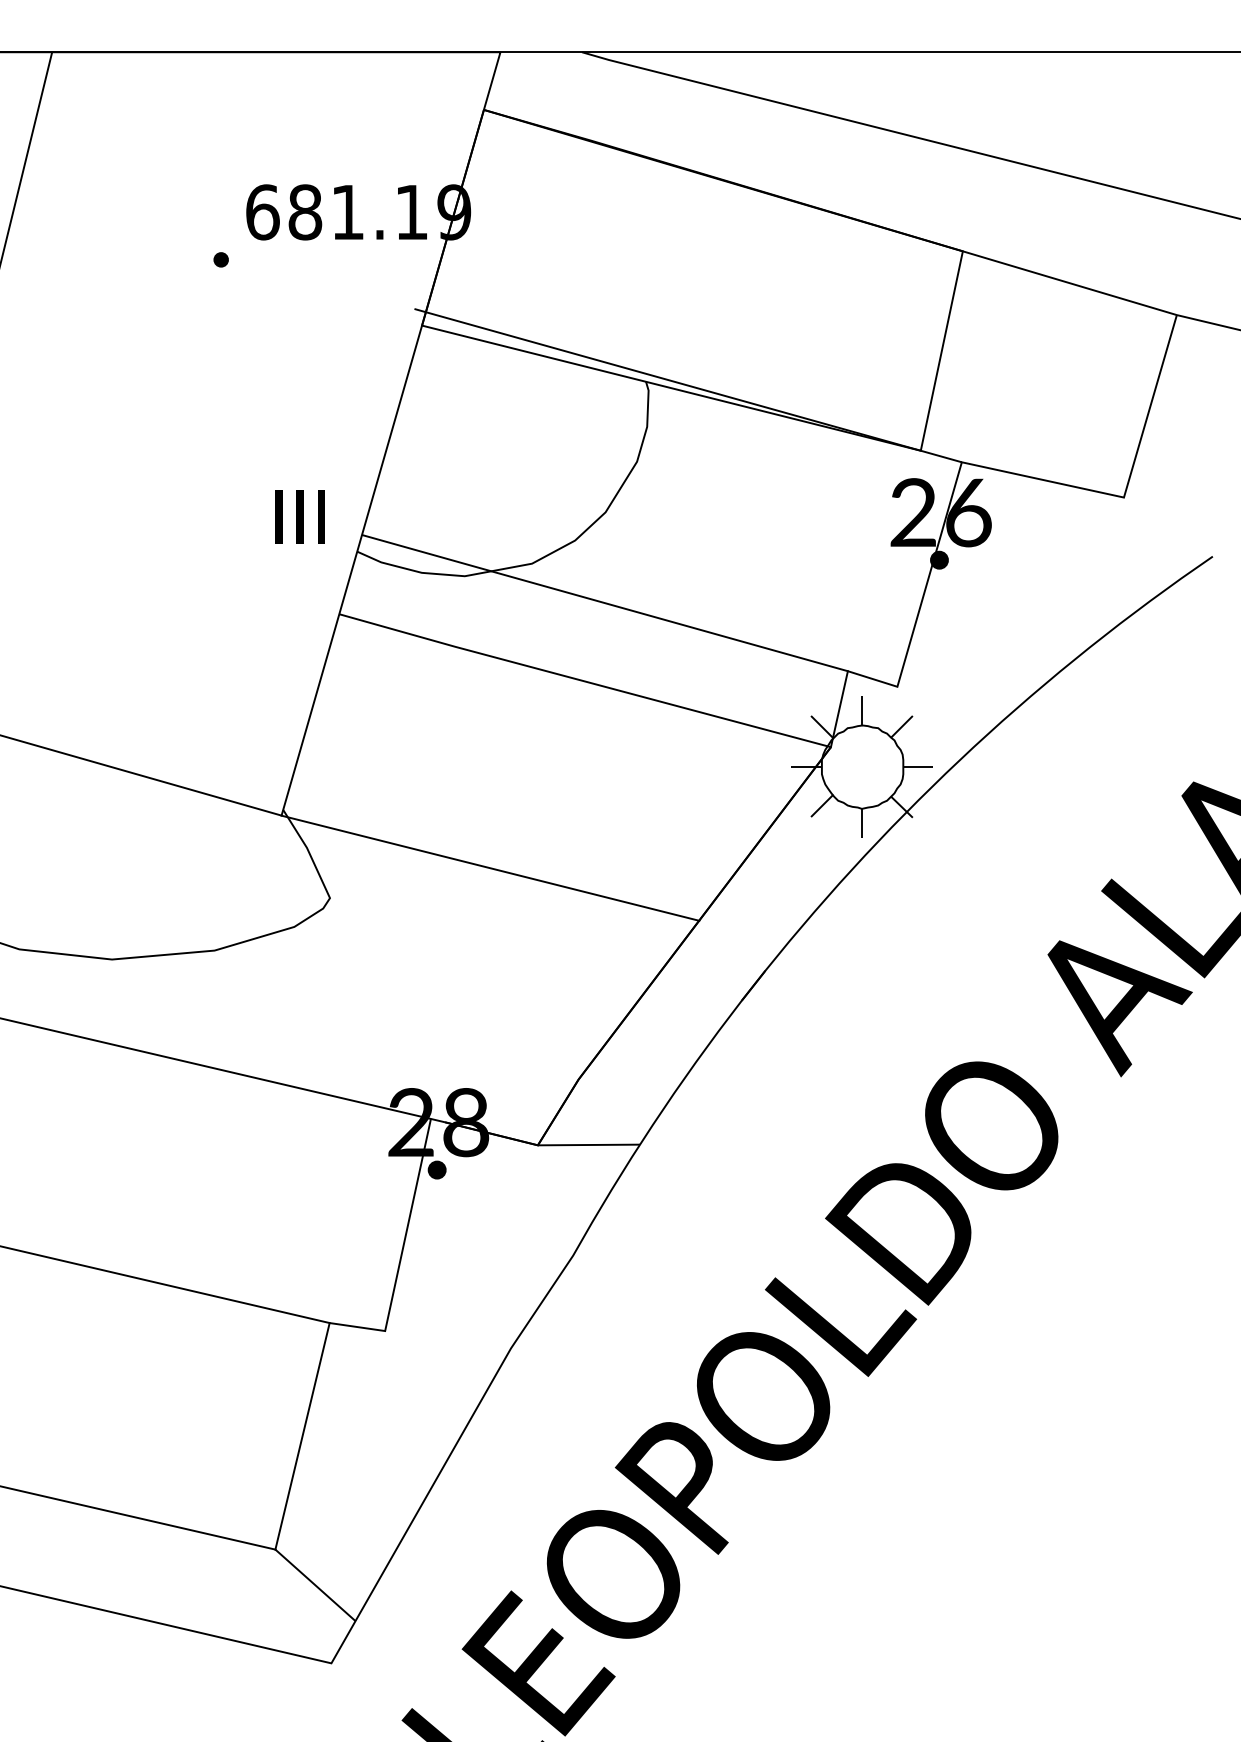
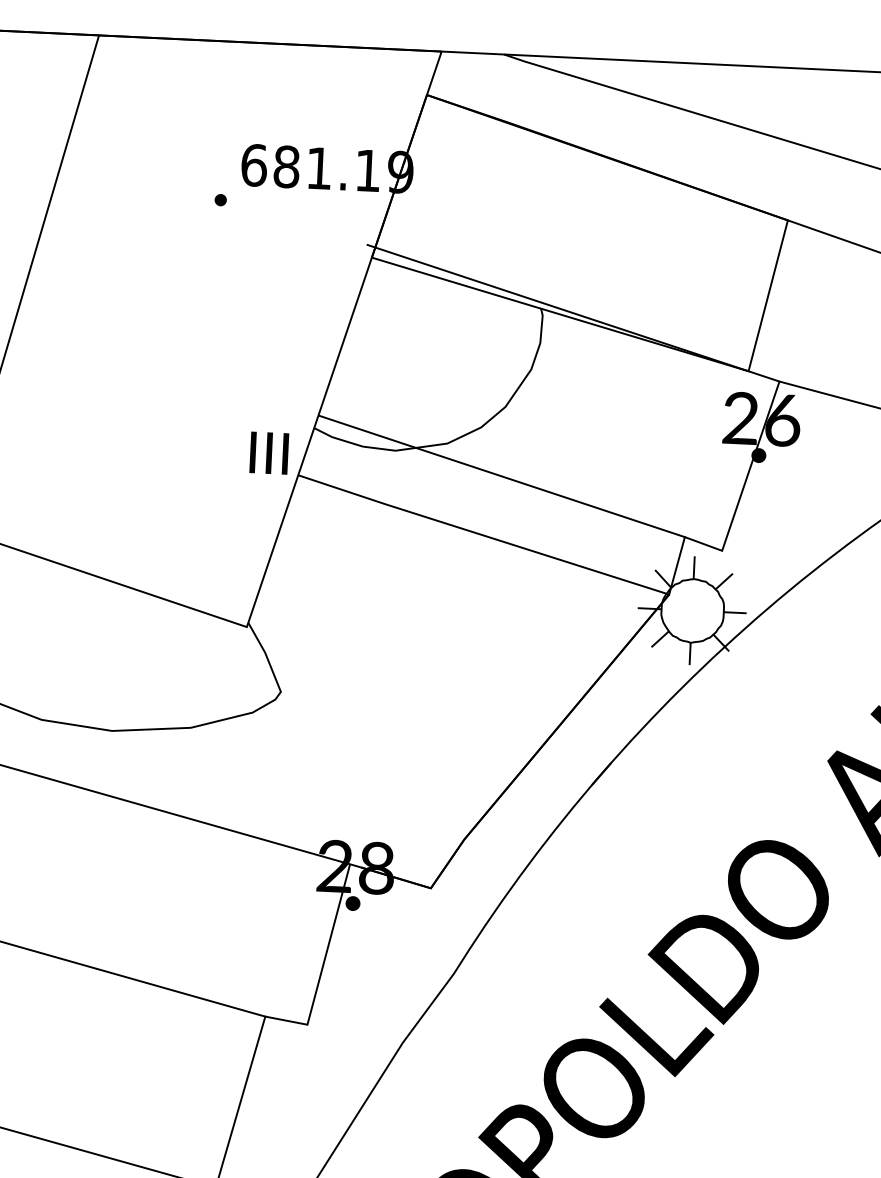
text: (299, 516) -> (268, 452), moved
line: (490, 867) -> (404, 674), removed
line: (588, 1144) -> (469, 889), removed

